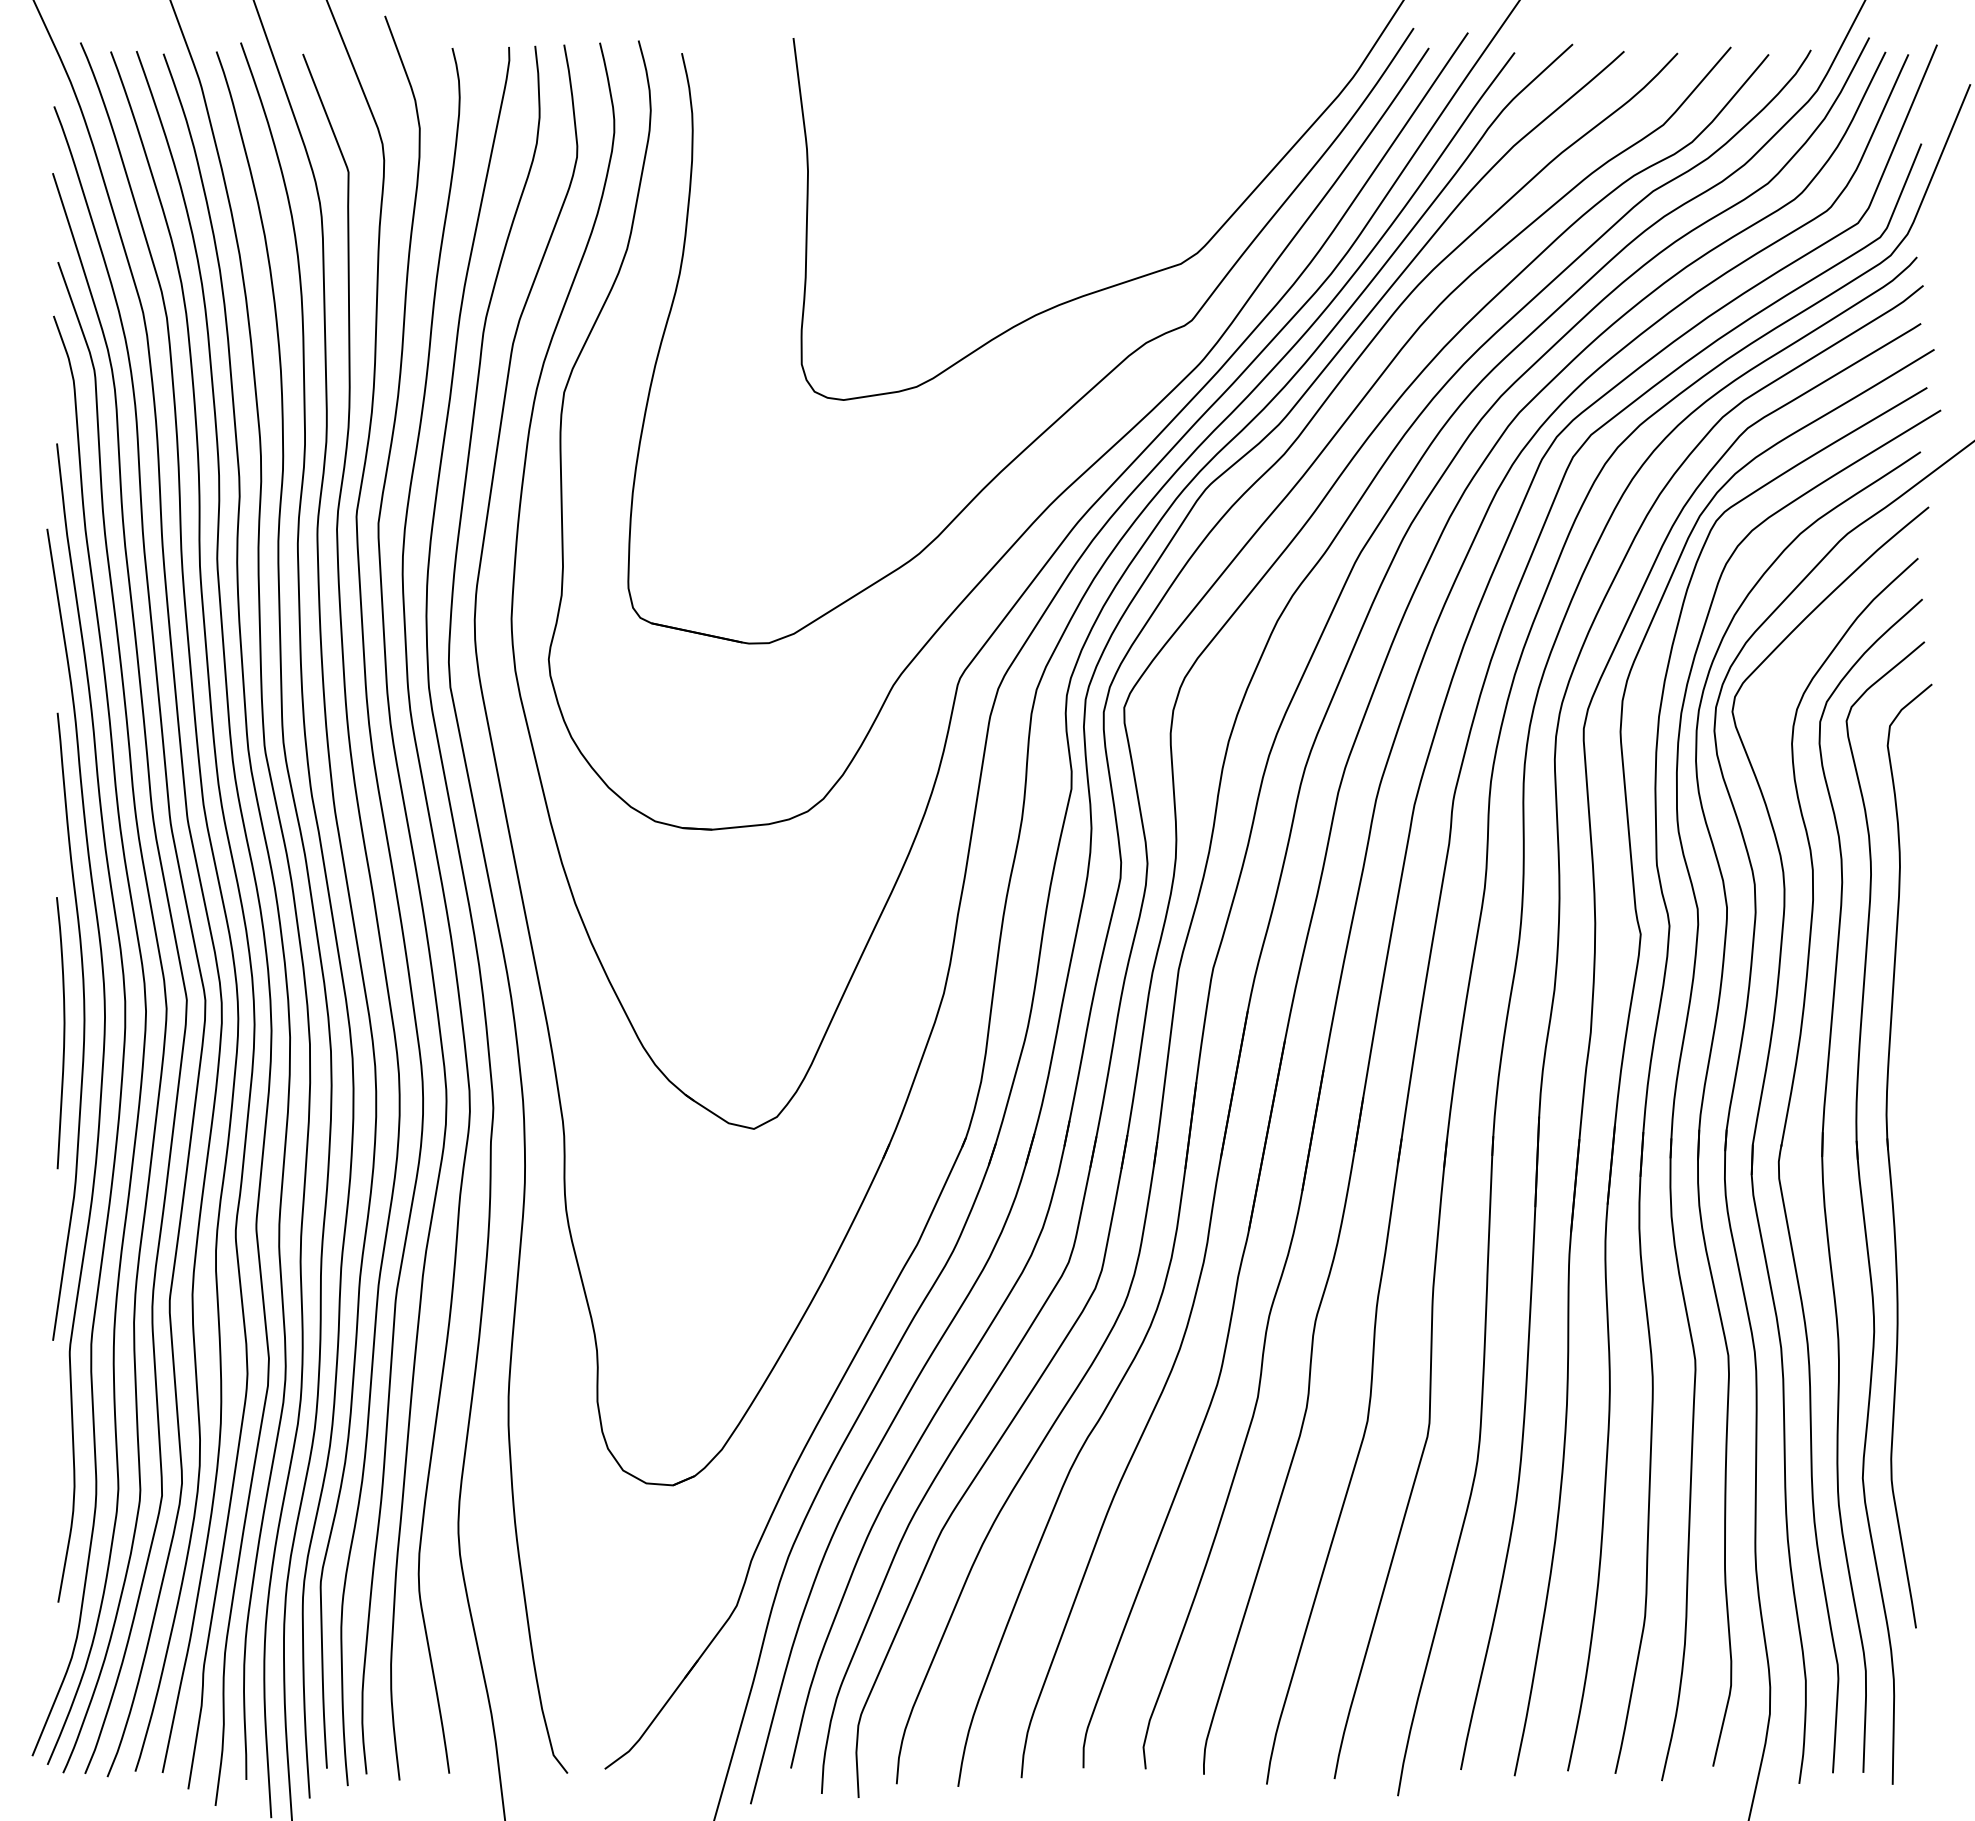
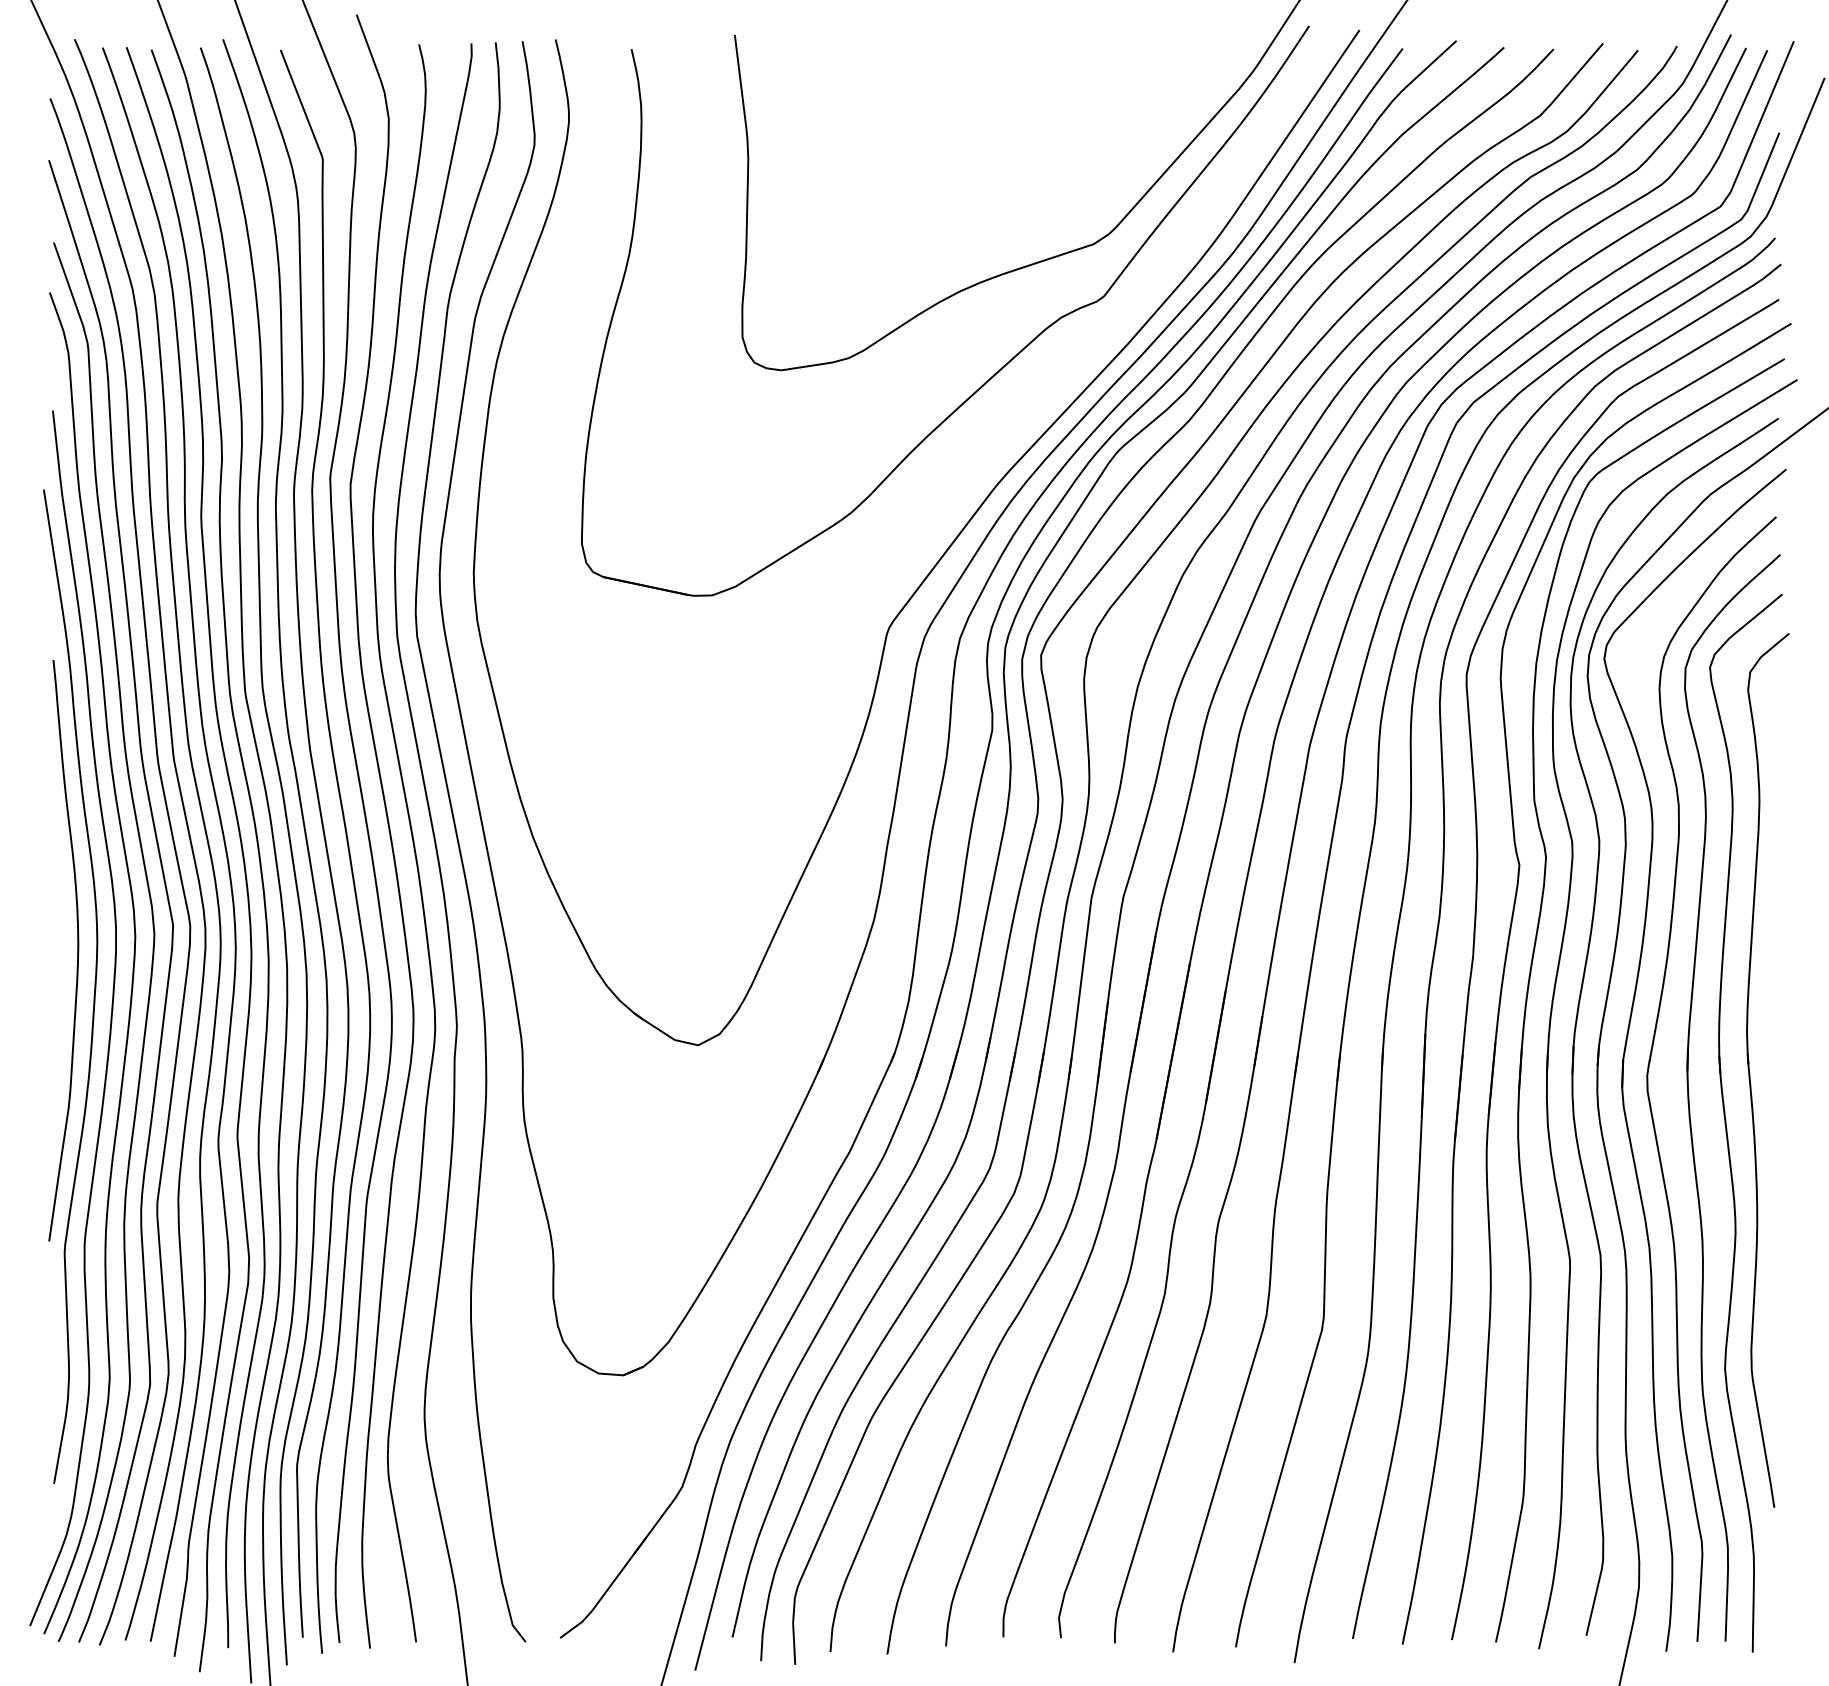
part: (1053, 500) -> (975, 463), removed
curve: (63, 1033) -> (58, 956), removed

